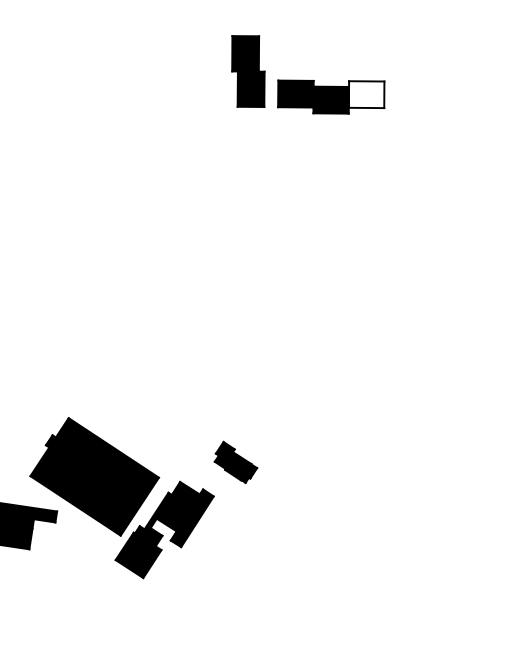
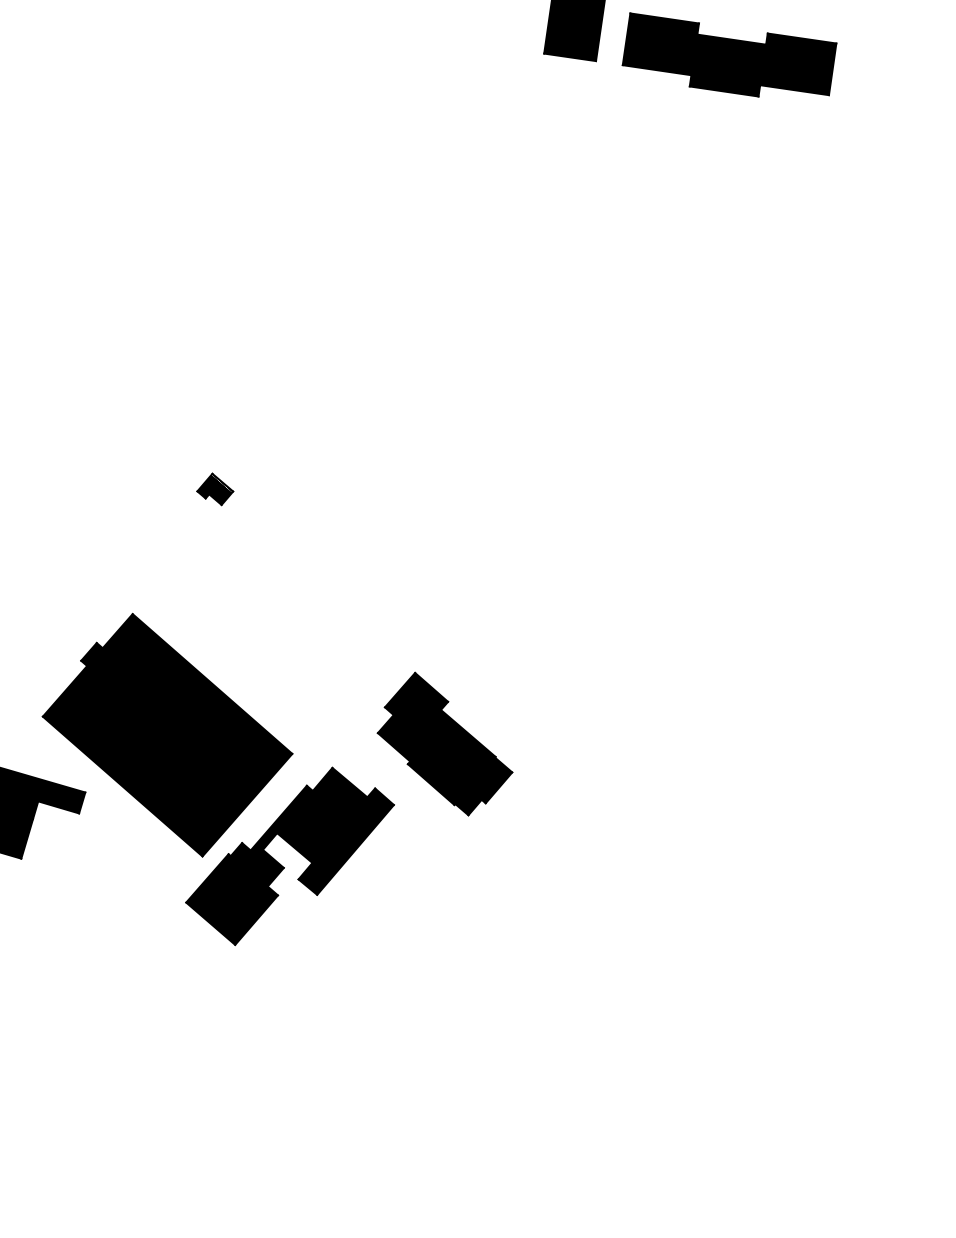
fill: (366, 94) -> (798, 63), added
part: (101, 349) -> (214, 489), added
part: (235, 462) -> (445, 744), size x1.67

